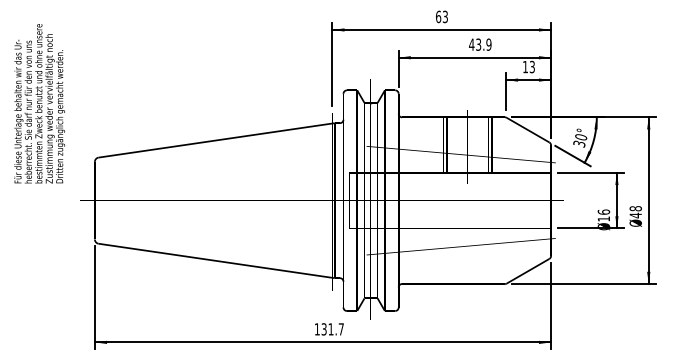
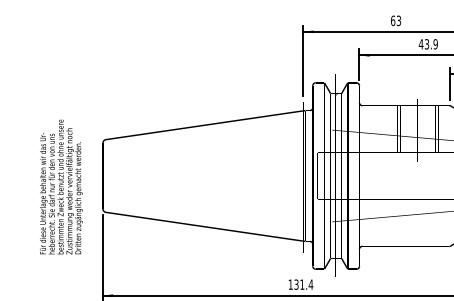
text: (39, 103) -> (61, 186), moved
text: (341, 329) -> (311, 284), 131.7 -> 131.4

